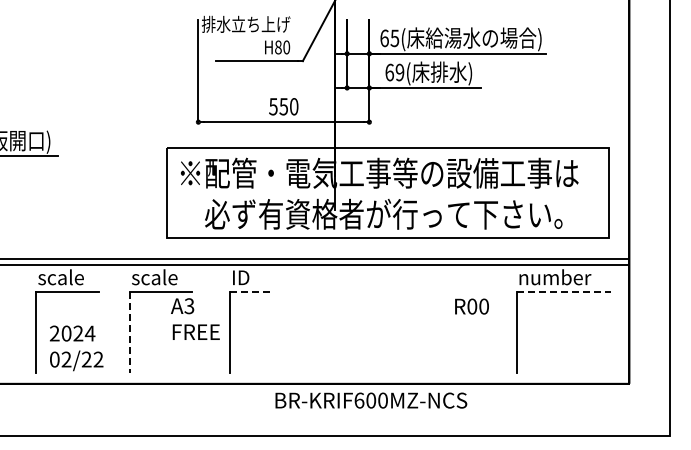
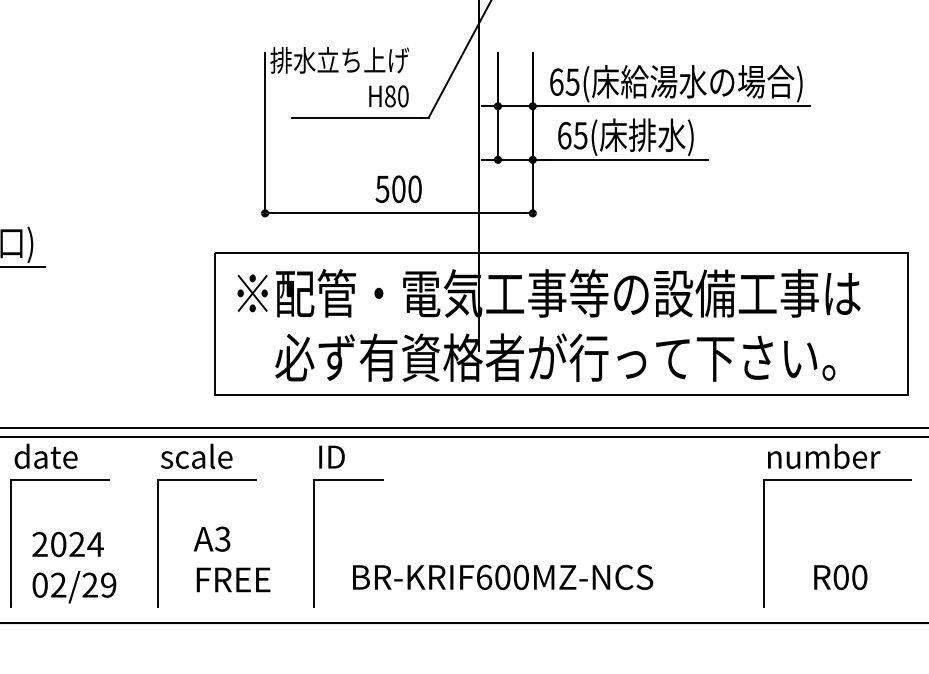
text: (399, 72) -> (579, 135), 69( -> 65(
text: (283, 106) -> (398, 188), 550 -> 500
text: (60, 277) -> (49, 456), scale -> date
line: (251, 292) -> (348, 480), dashed -> solid
line: (563, 292) -> (836, 480), dashed -> solid
text: (471, 306) -> (839, 577), moved
text: (195, 318) -> (232, 558), moved
line: (130, 332) -> (158, 542), dashed -> solid
text: (98, 359) -> (108, 585), 02/22 -> 02/29
text: (371, 400) -> (503, 577), moved

